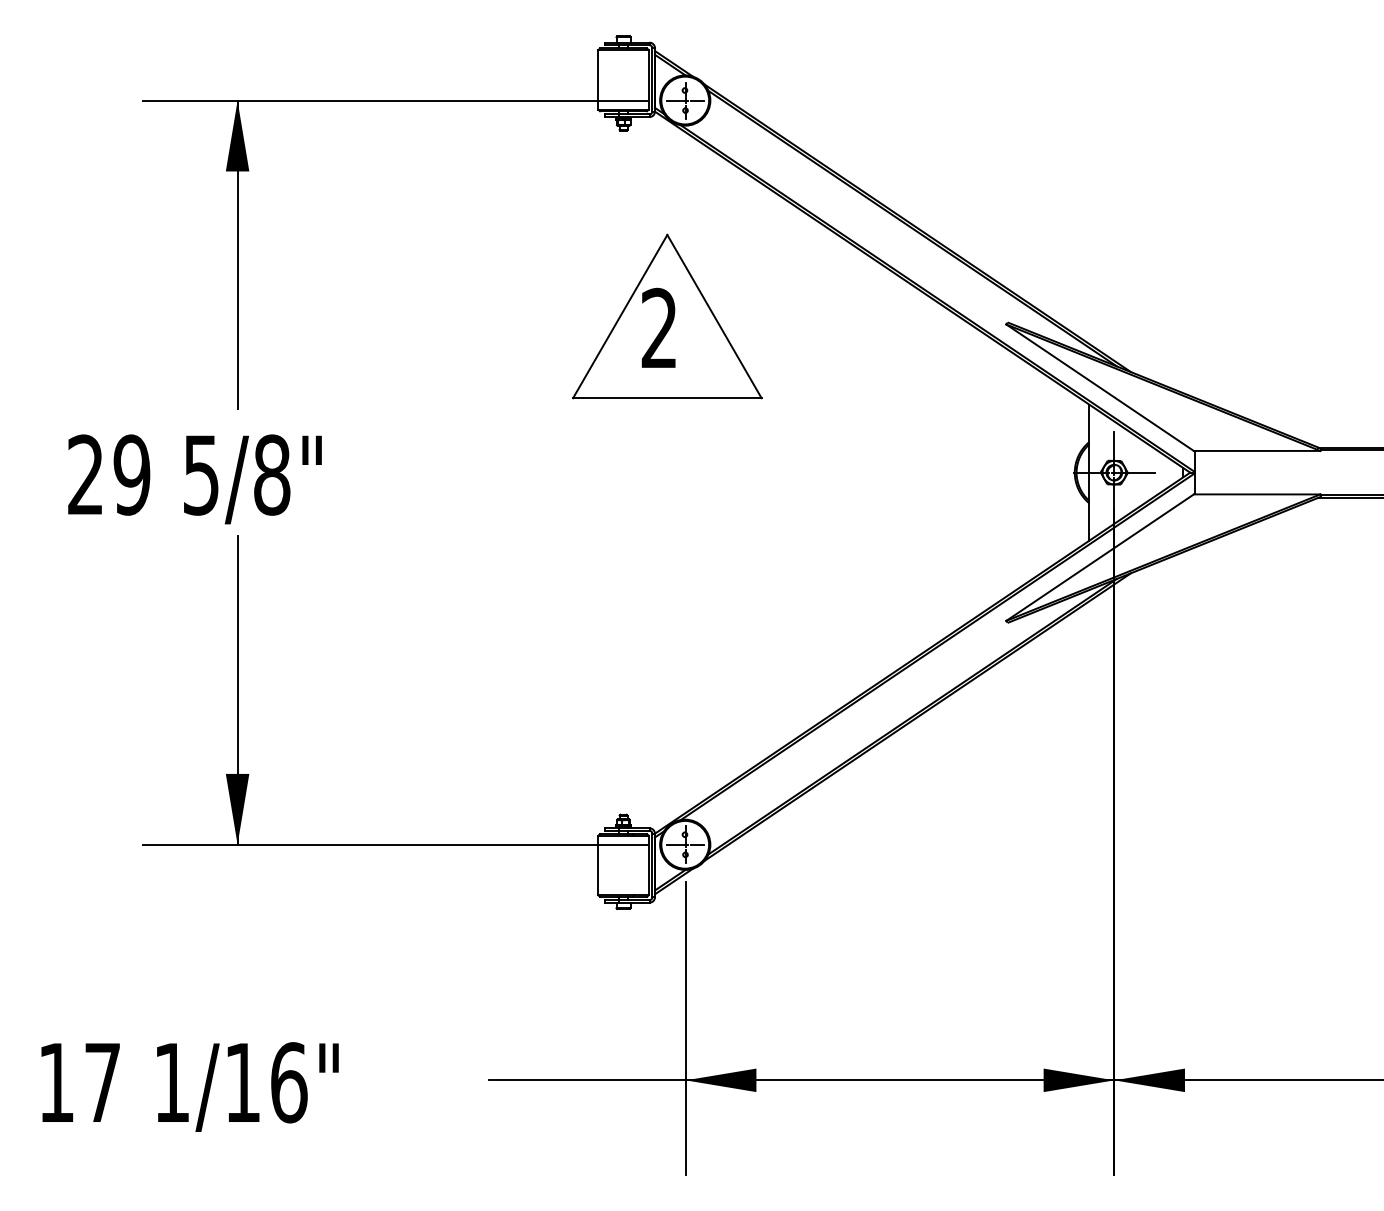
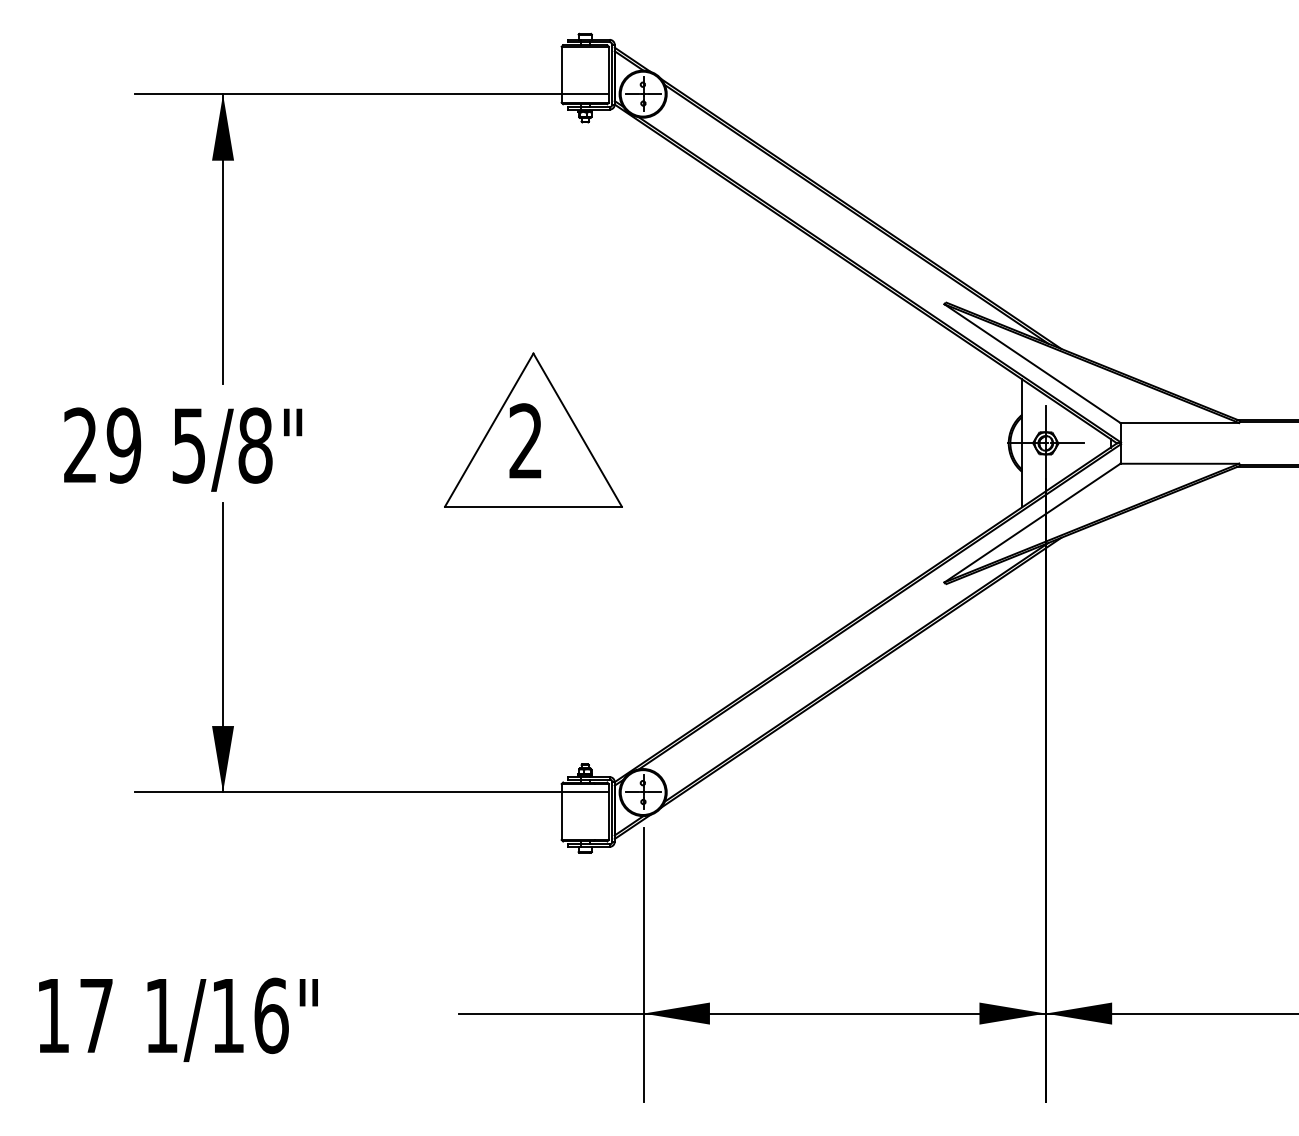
part: (667, 316) -> (533, 430), moved

